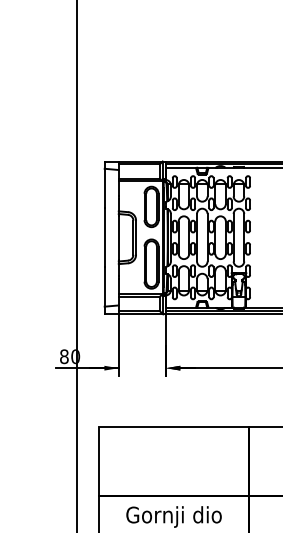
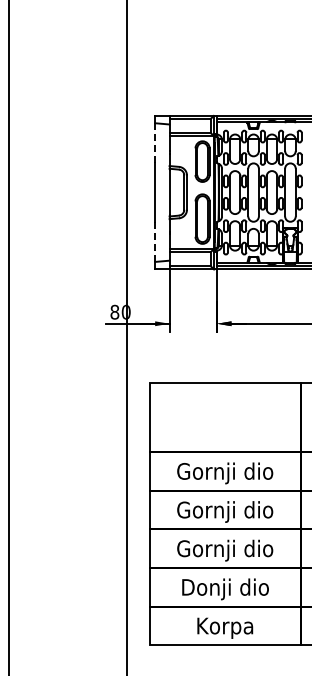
line: (104, 188) -> (155, 143), solid -> dashed
line: (104, 287) -> (155, 242), solid -> dashed

